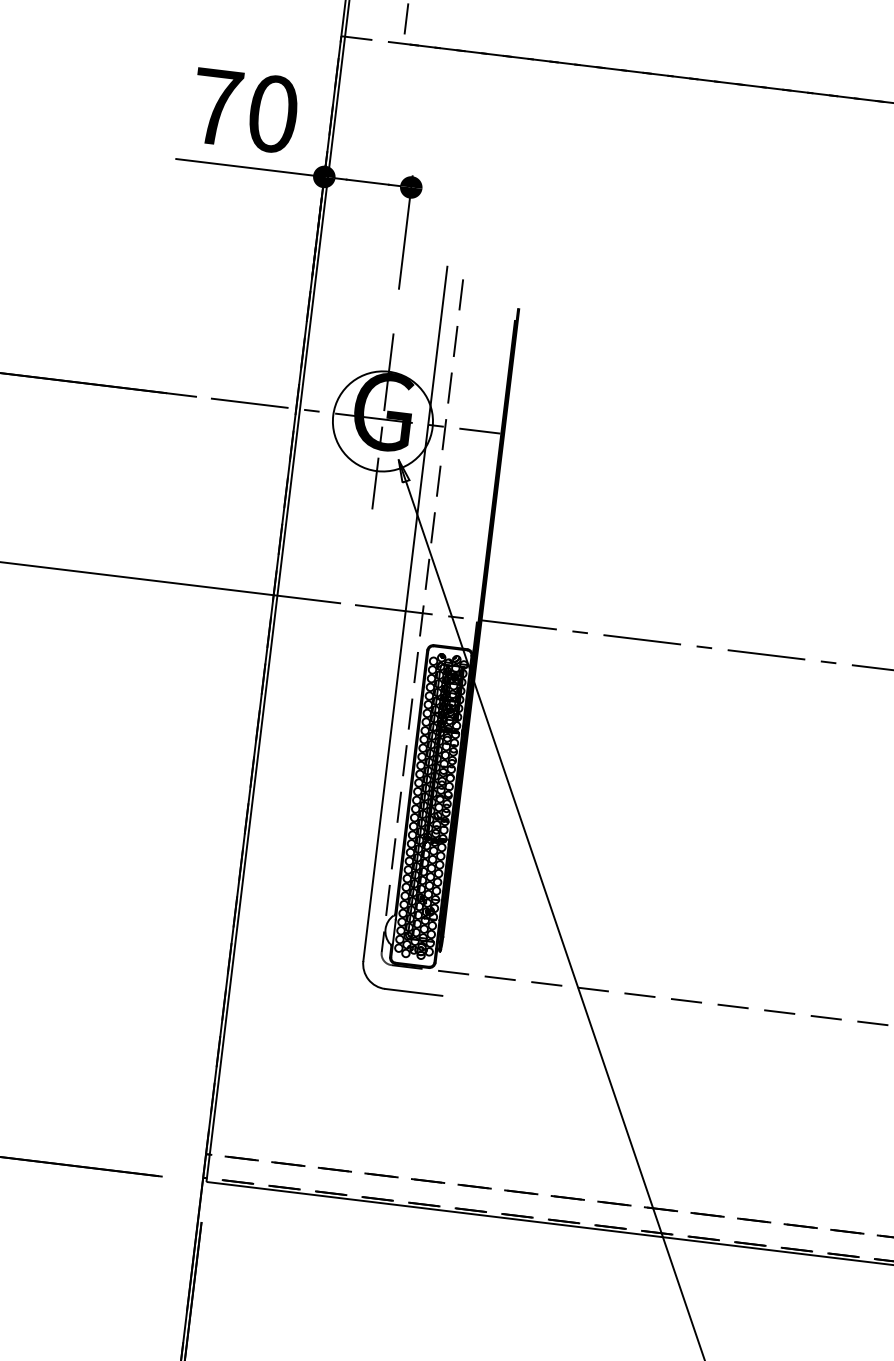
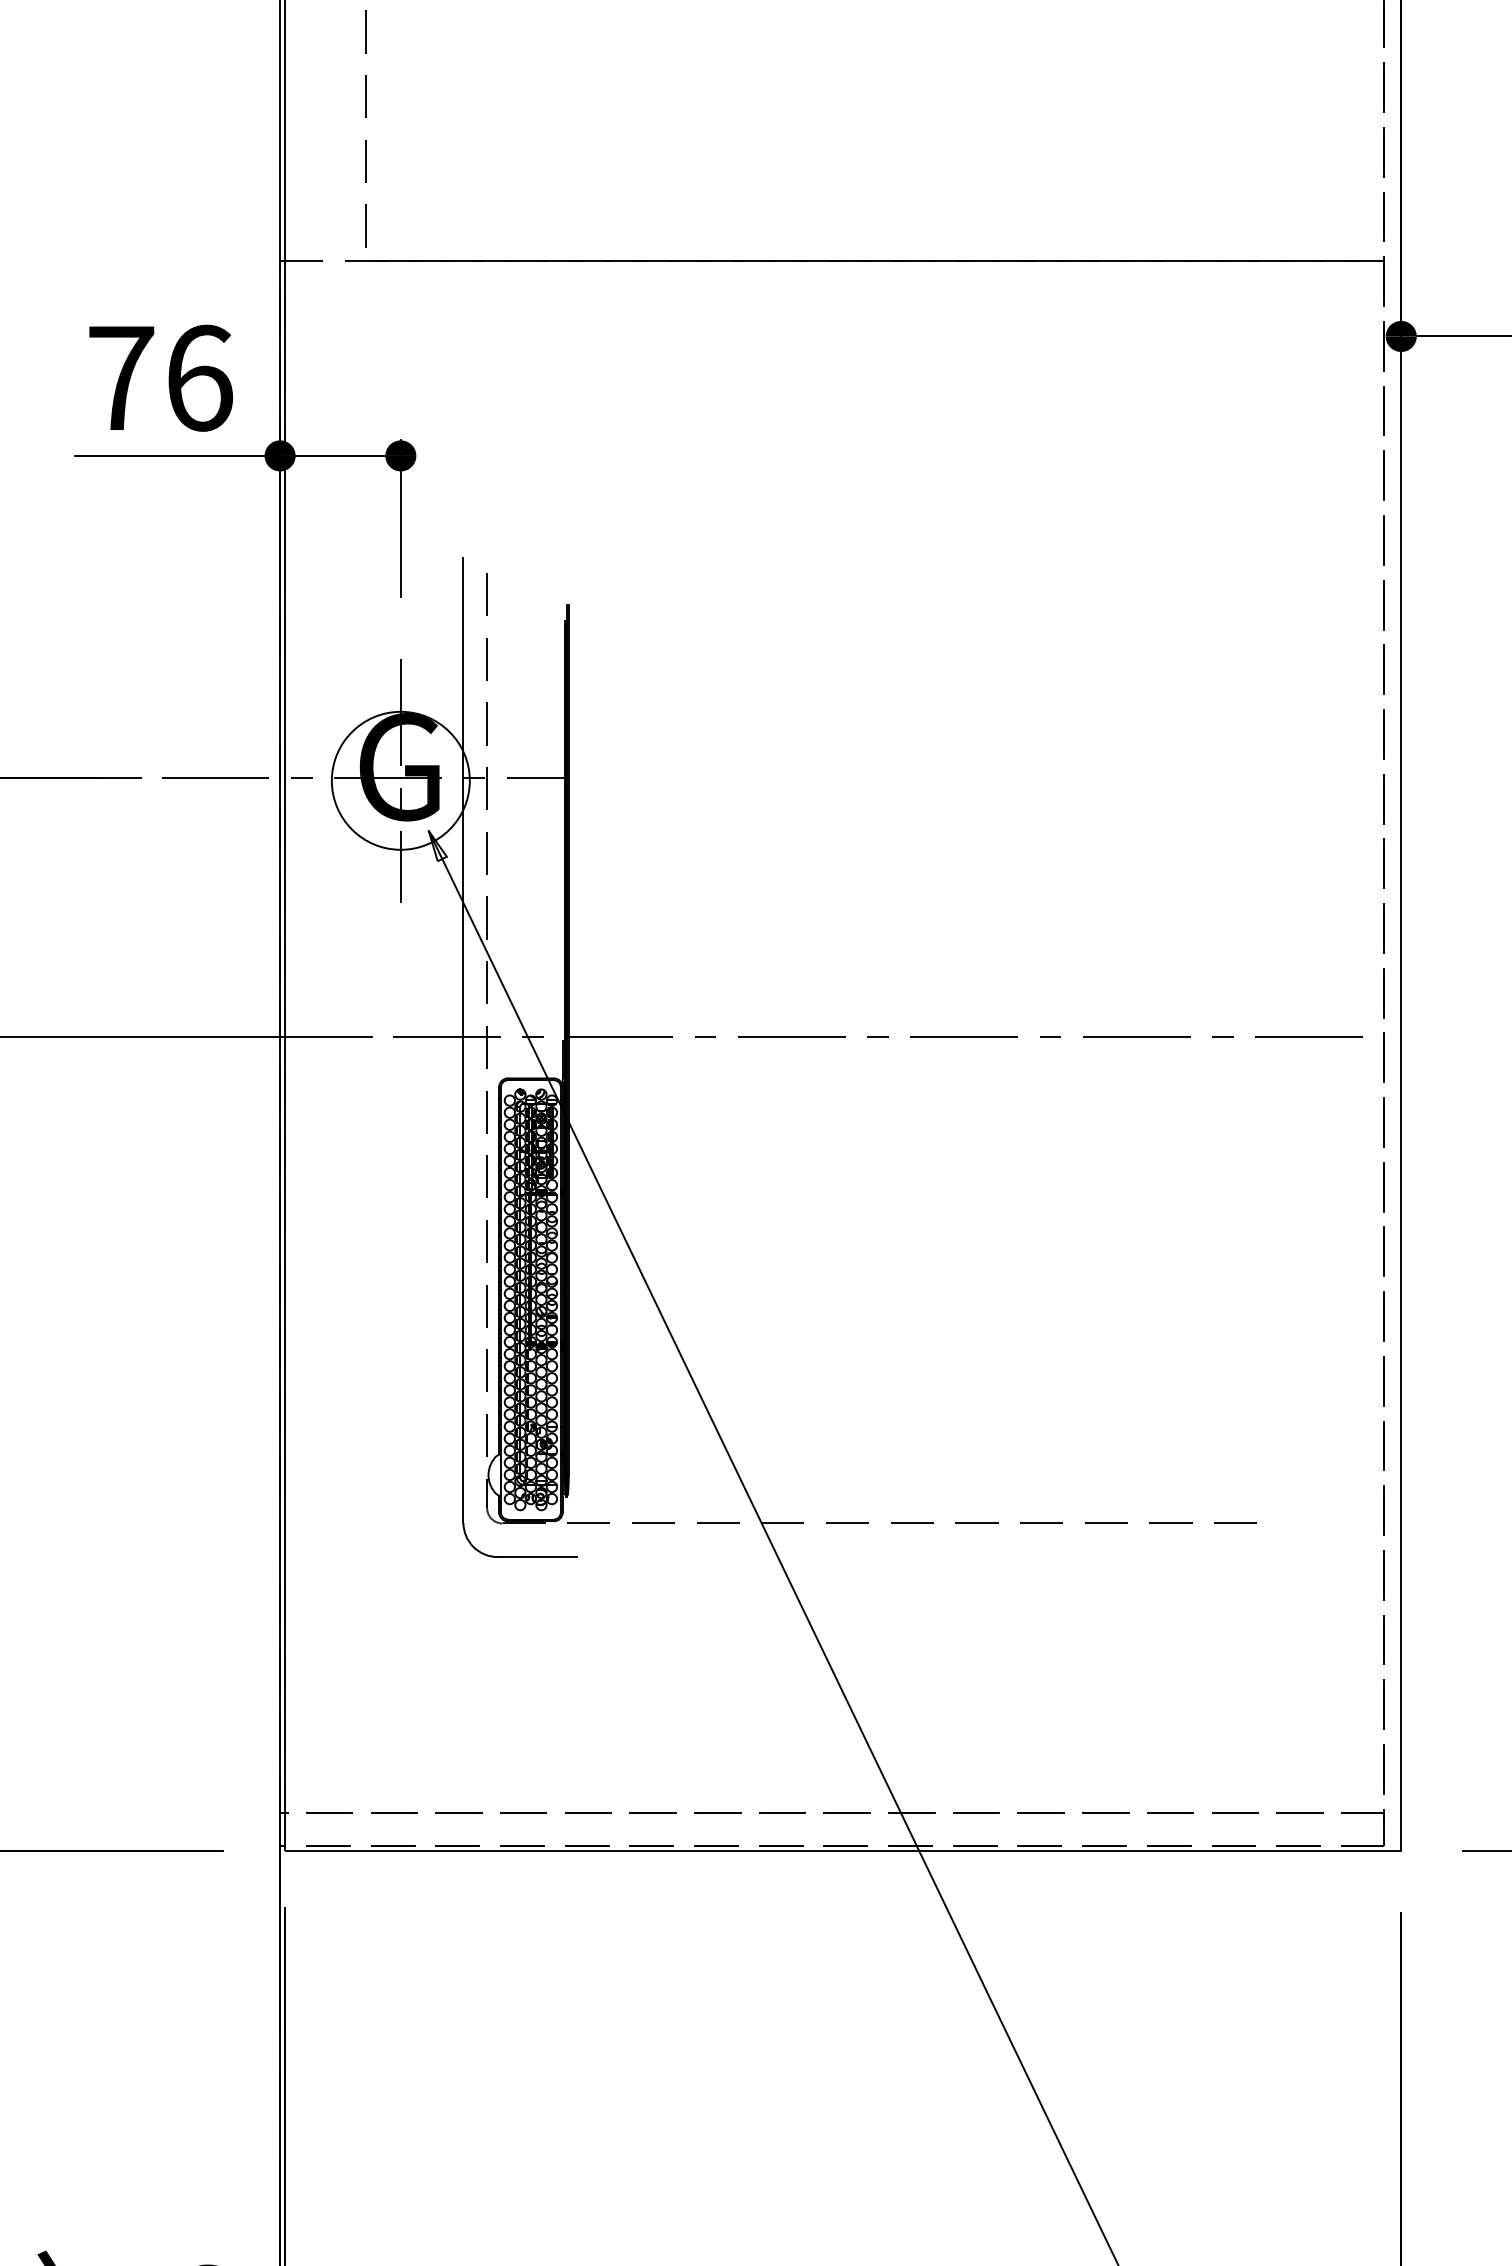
text: (273, 113) -> (200, 377), 70 -> 76

